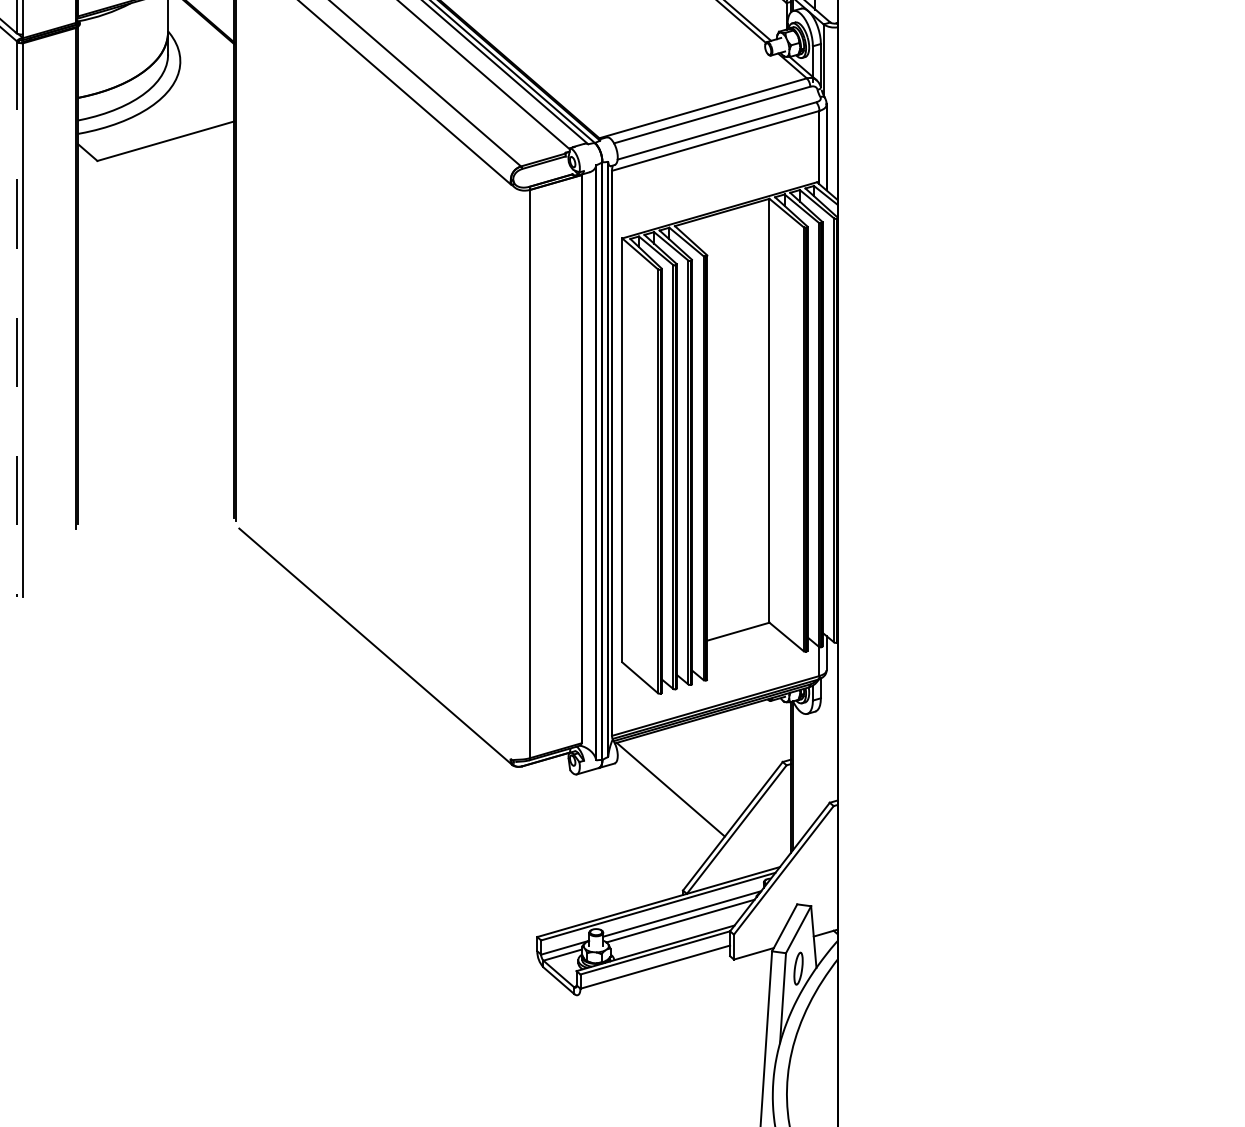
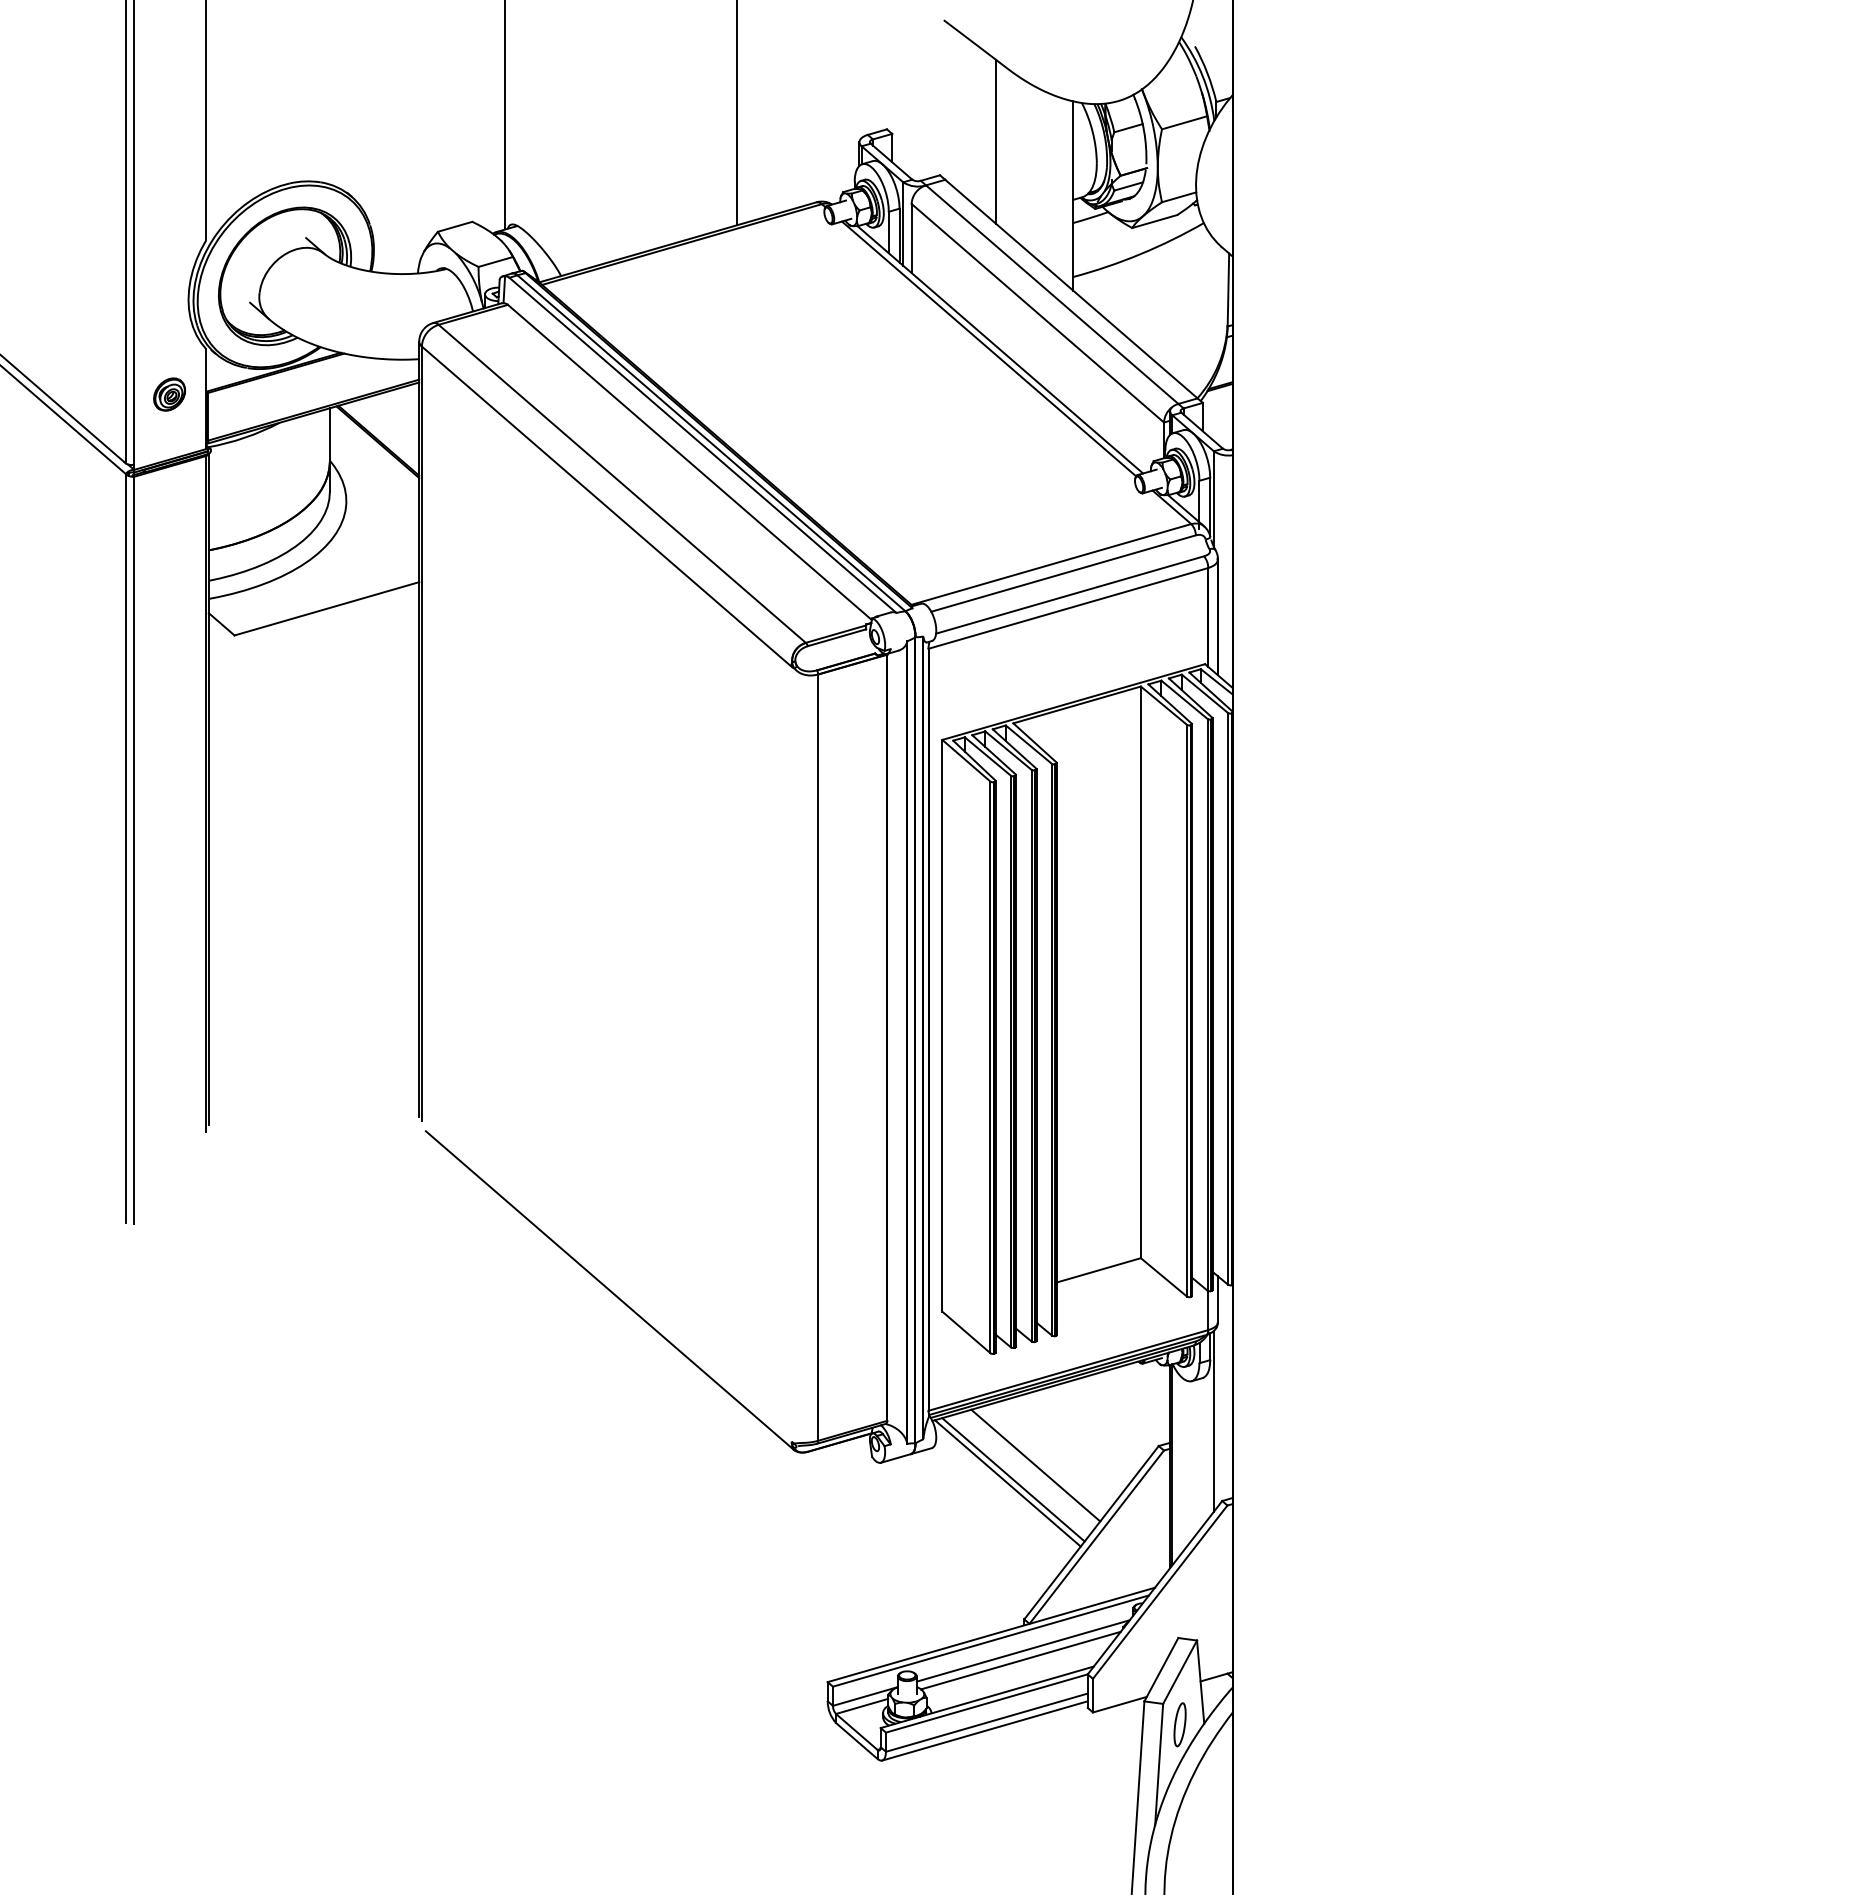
line: (16, 318) -> (125, 848), dashed -> solid
line: (823, 743) -> (1213, 1420), added
line: (691, 776) -> (1035, 1465), added
line: (675, 786) -> (1013, 1479), added
line: (653, 972) -> (984, 1730), added

